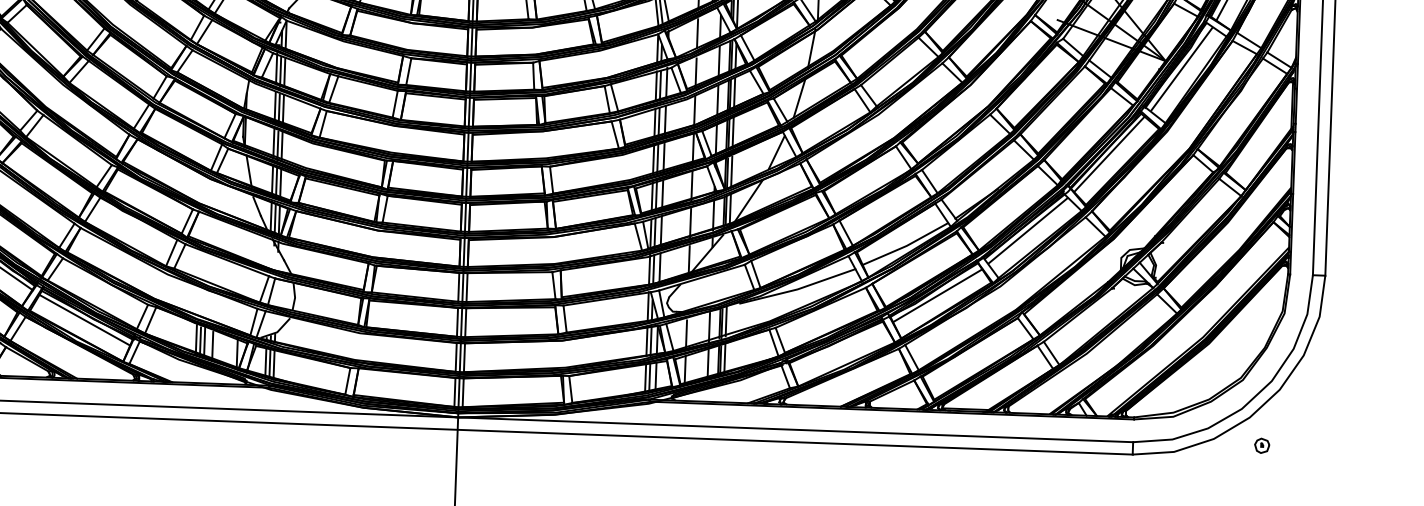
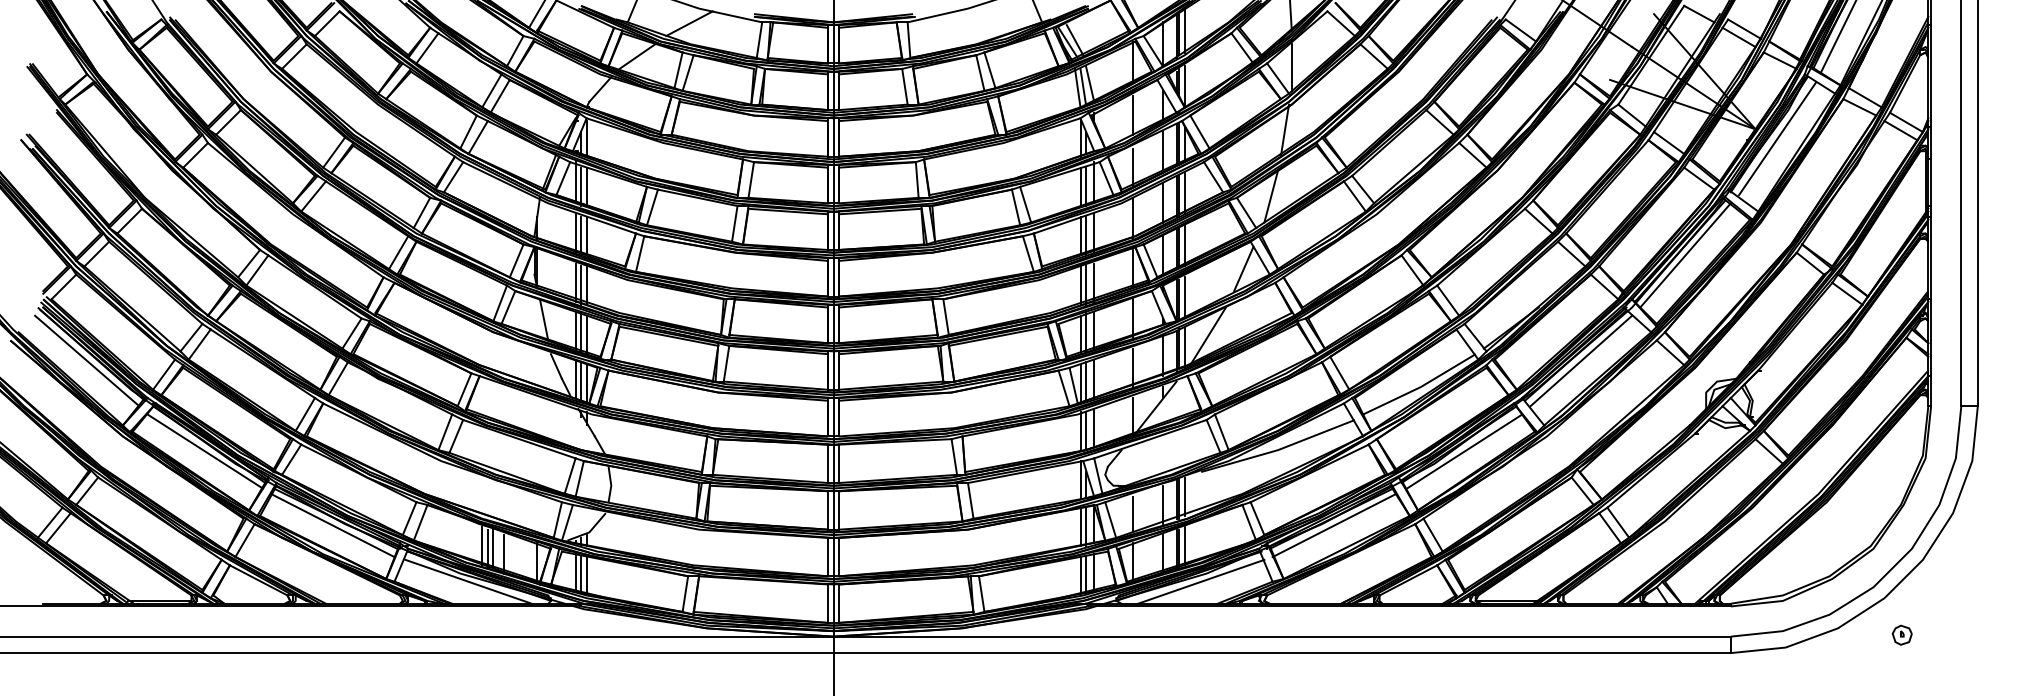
line: (838, 347) -> (1334, 525), added
line: (185, 365) -> (468, 581), added
line: (736, 386) -> (1201, 581), added

